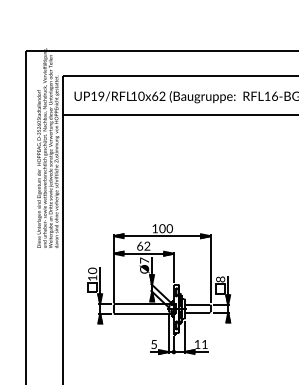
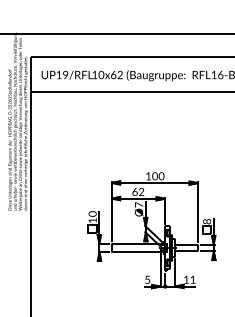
part: (159, 289) -> (152, 230), moved

